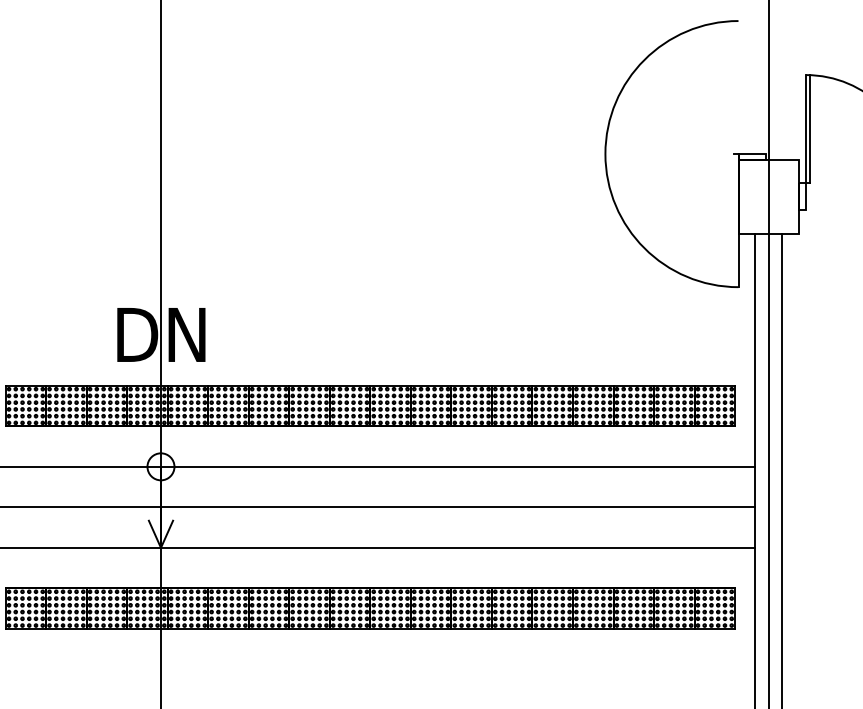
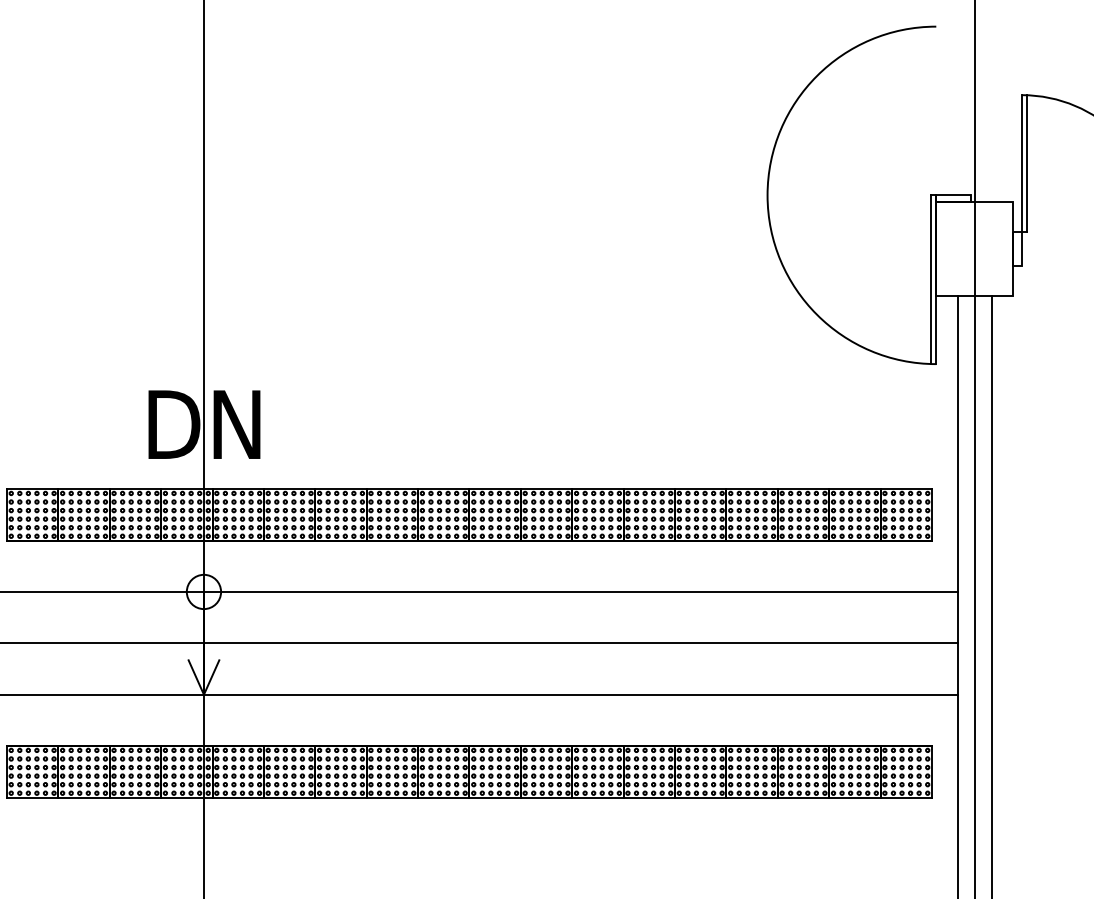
line: (734, 220) -> (931, 279), added

